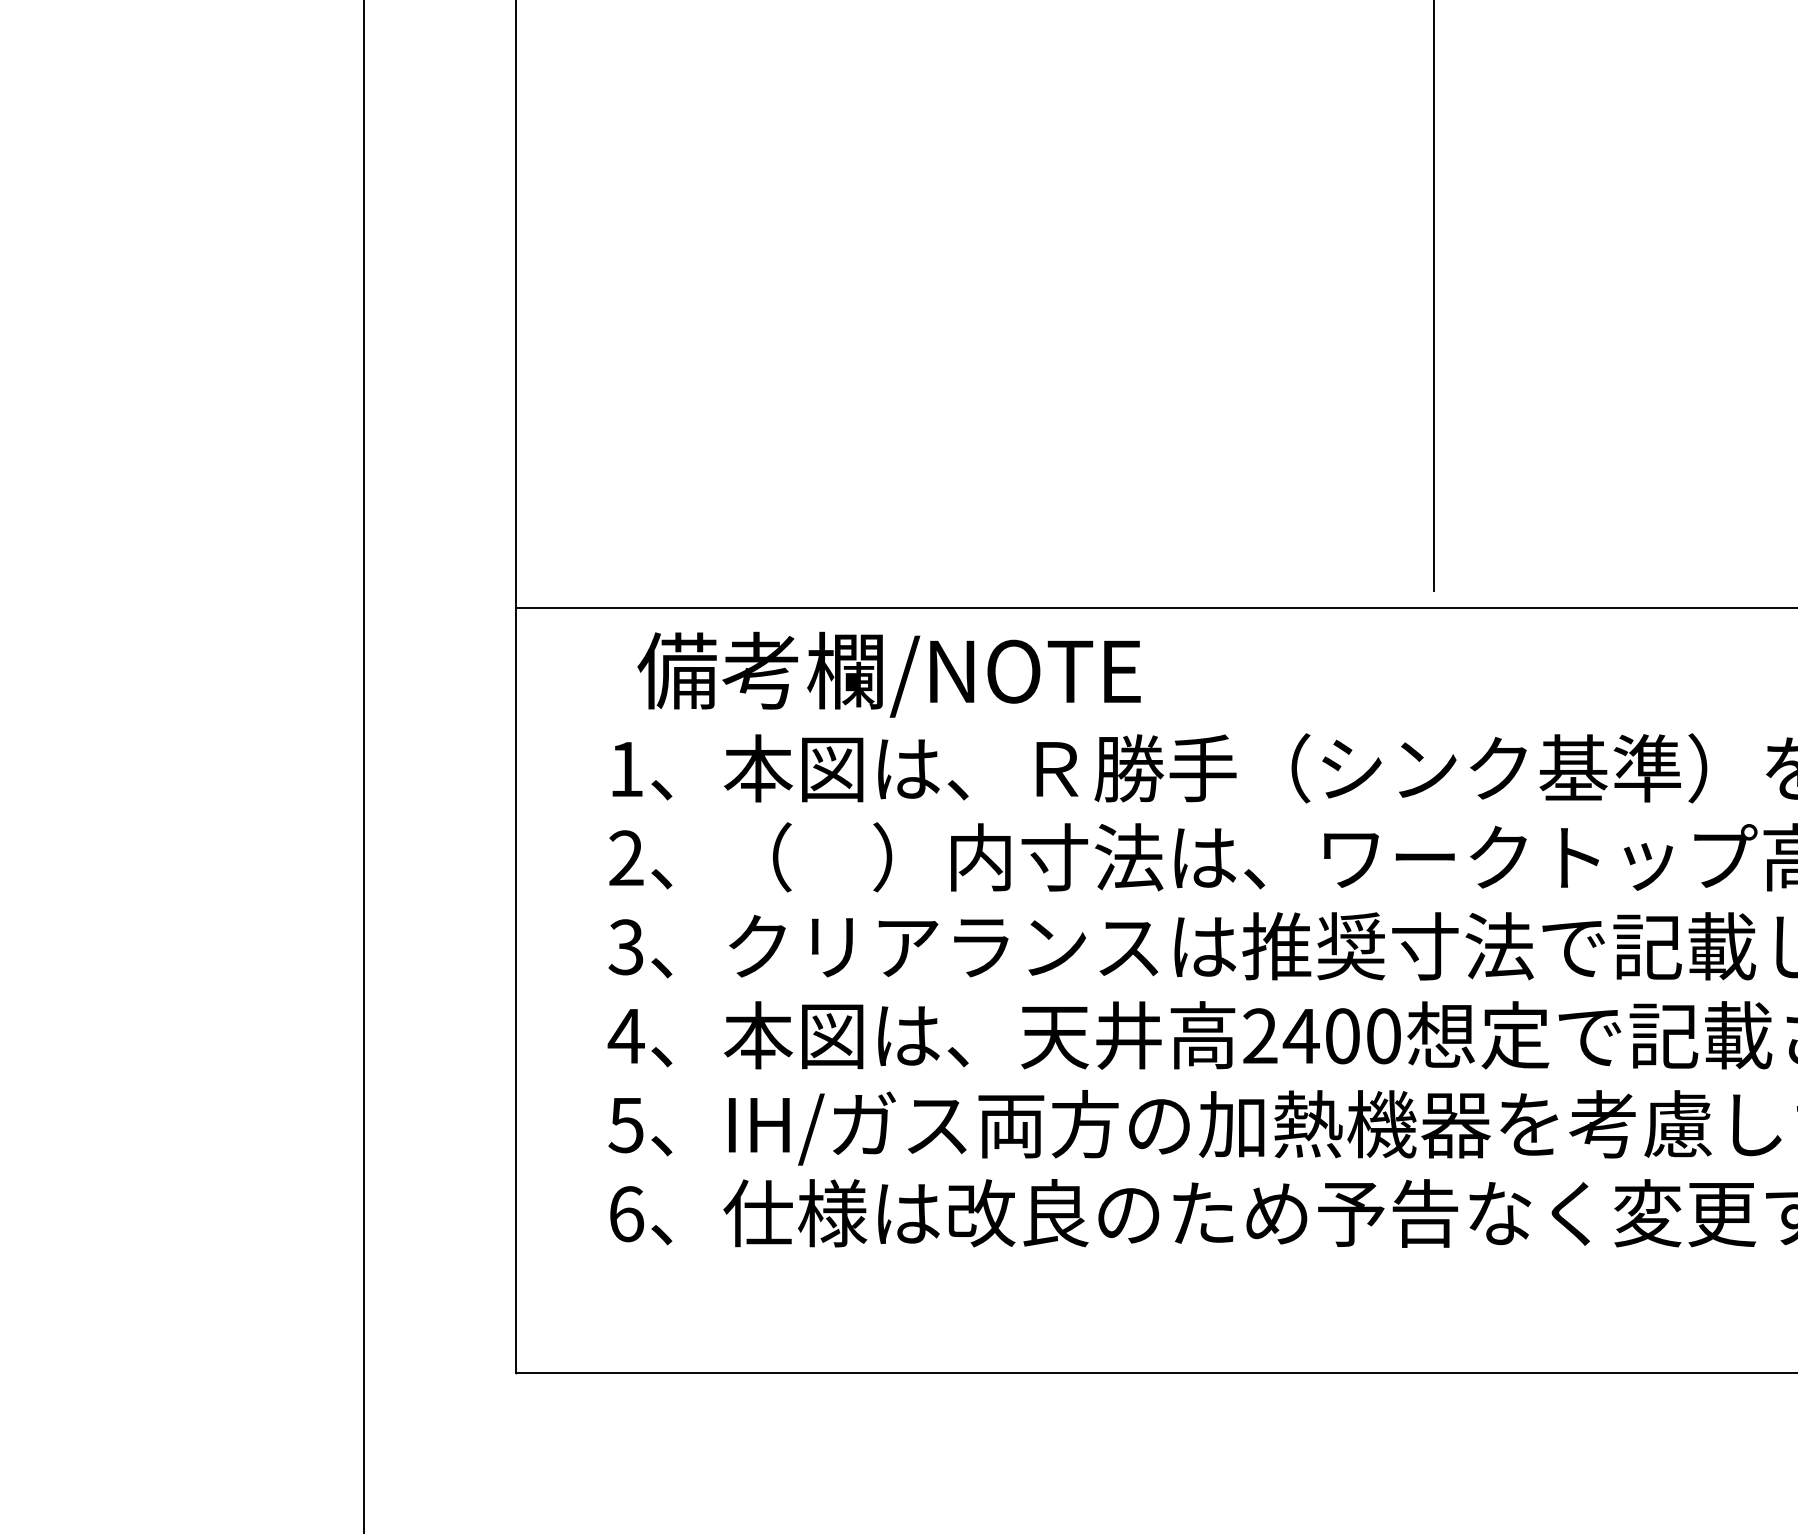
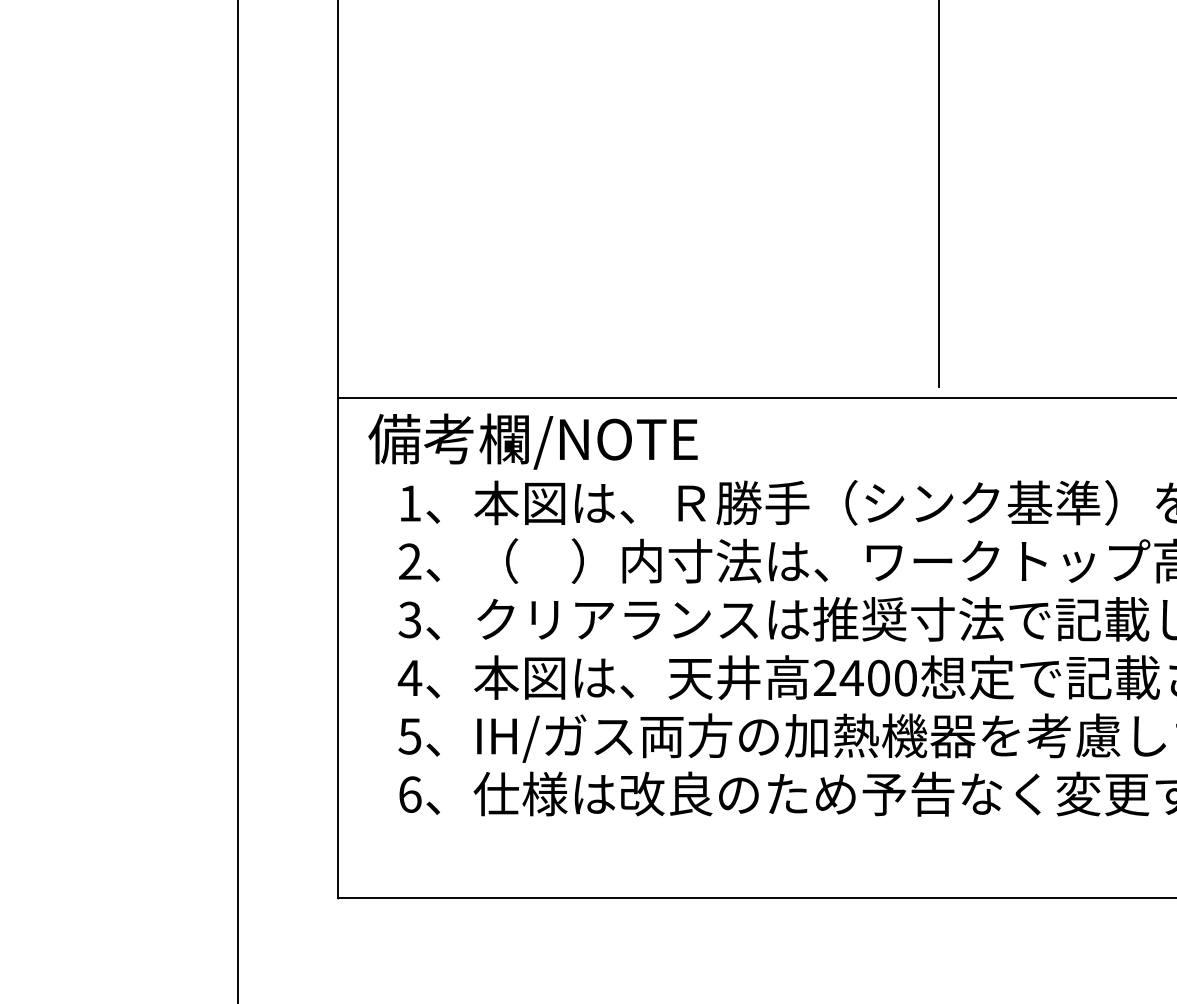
text: (888, 674) -> (532, 441), moved

